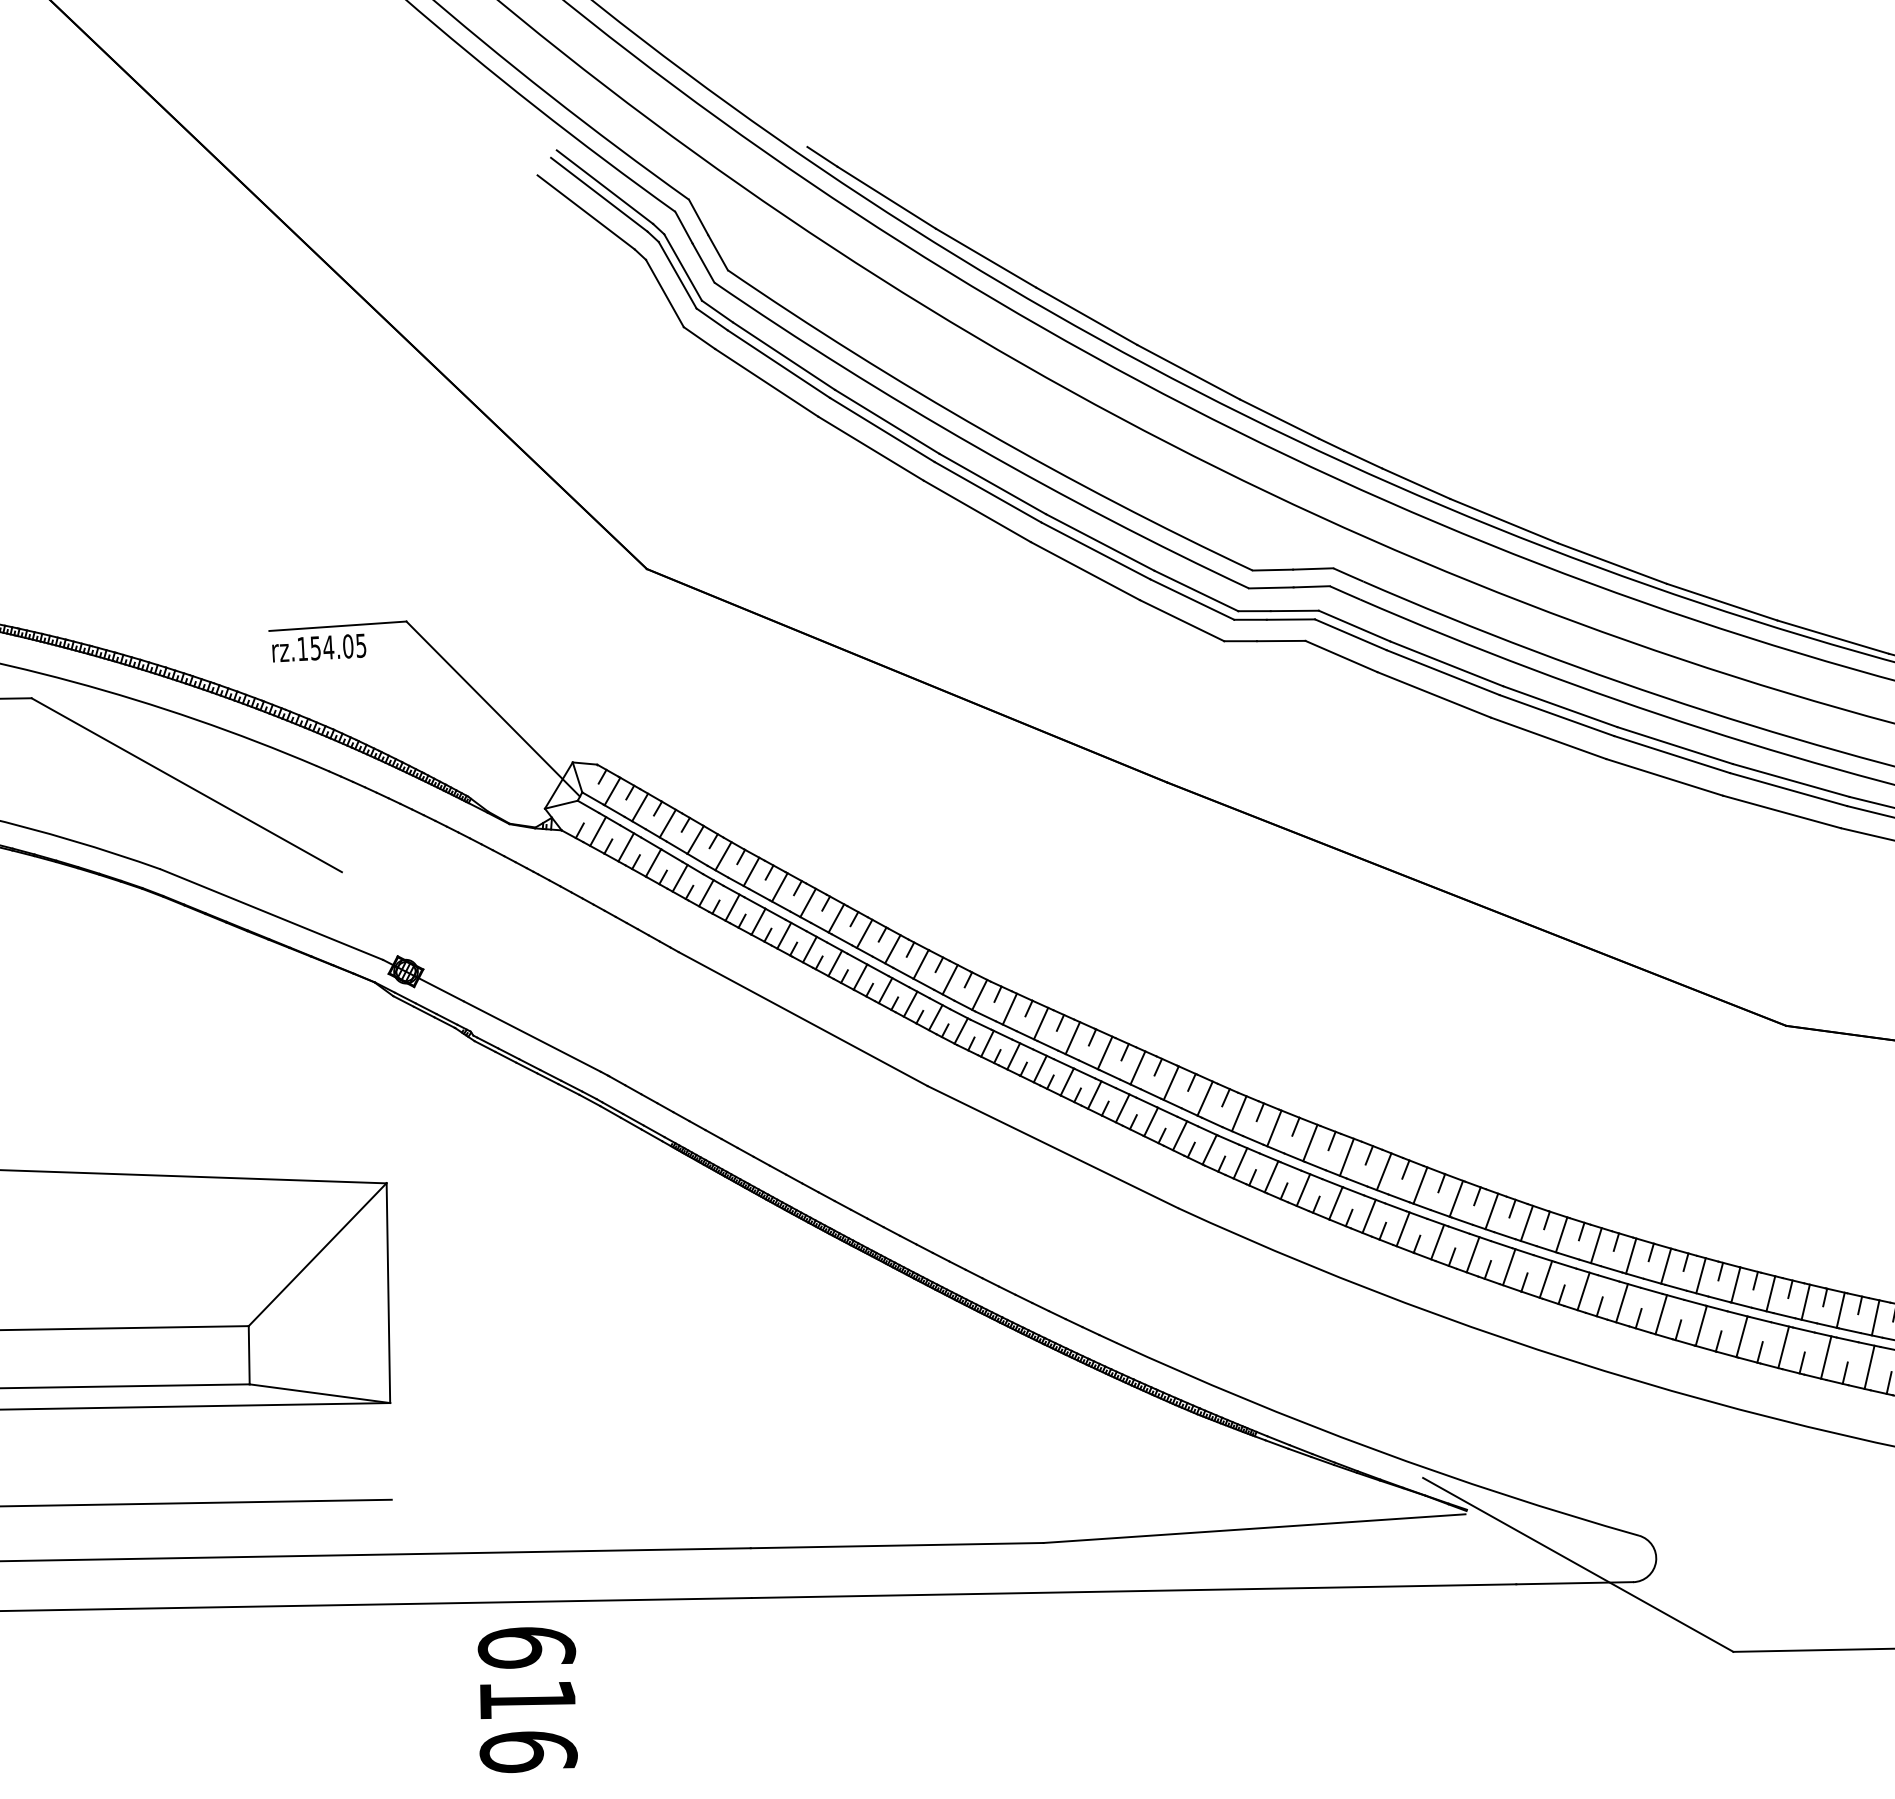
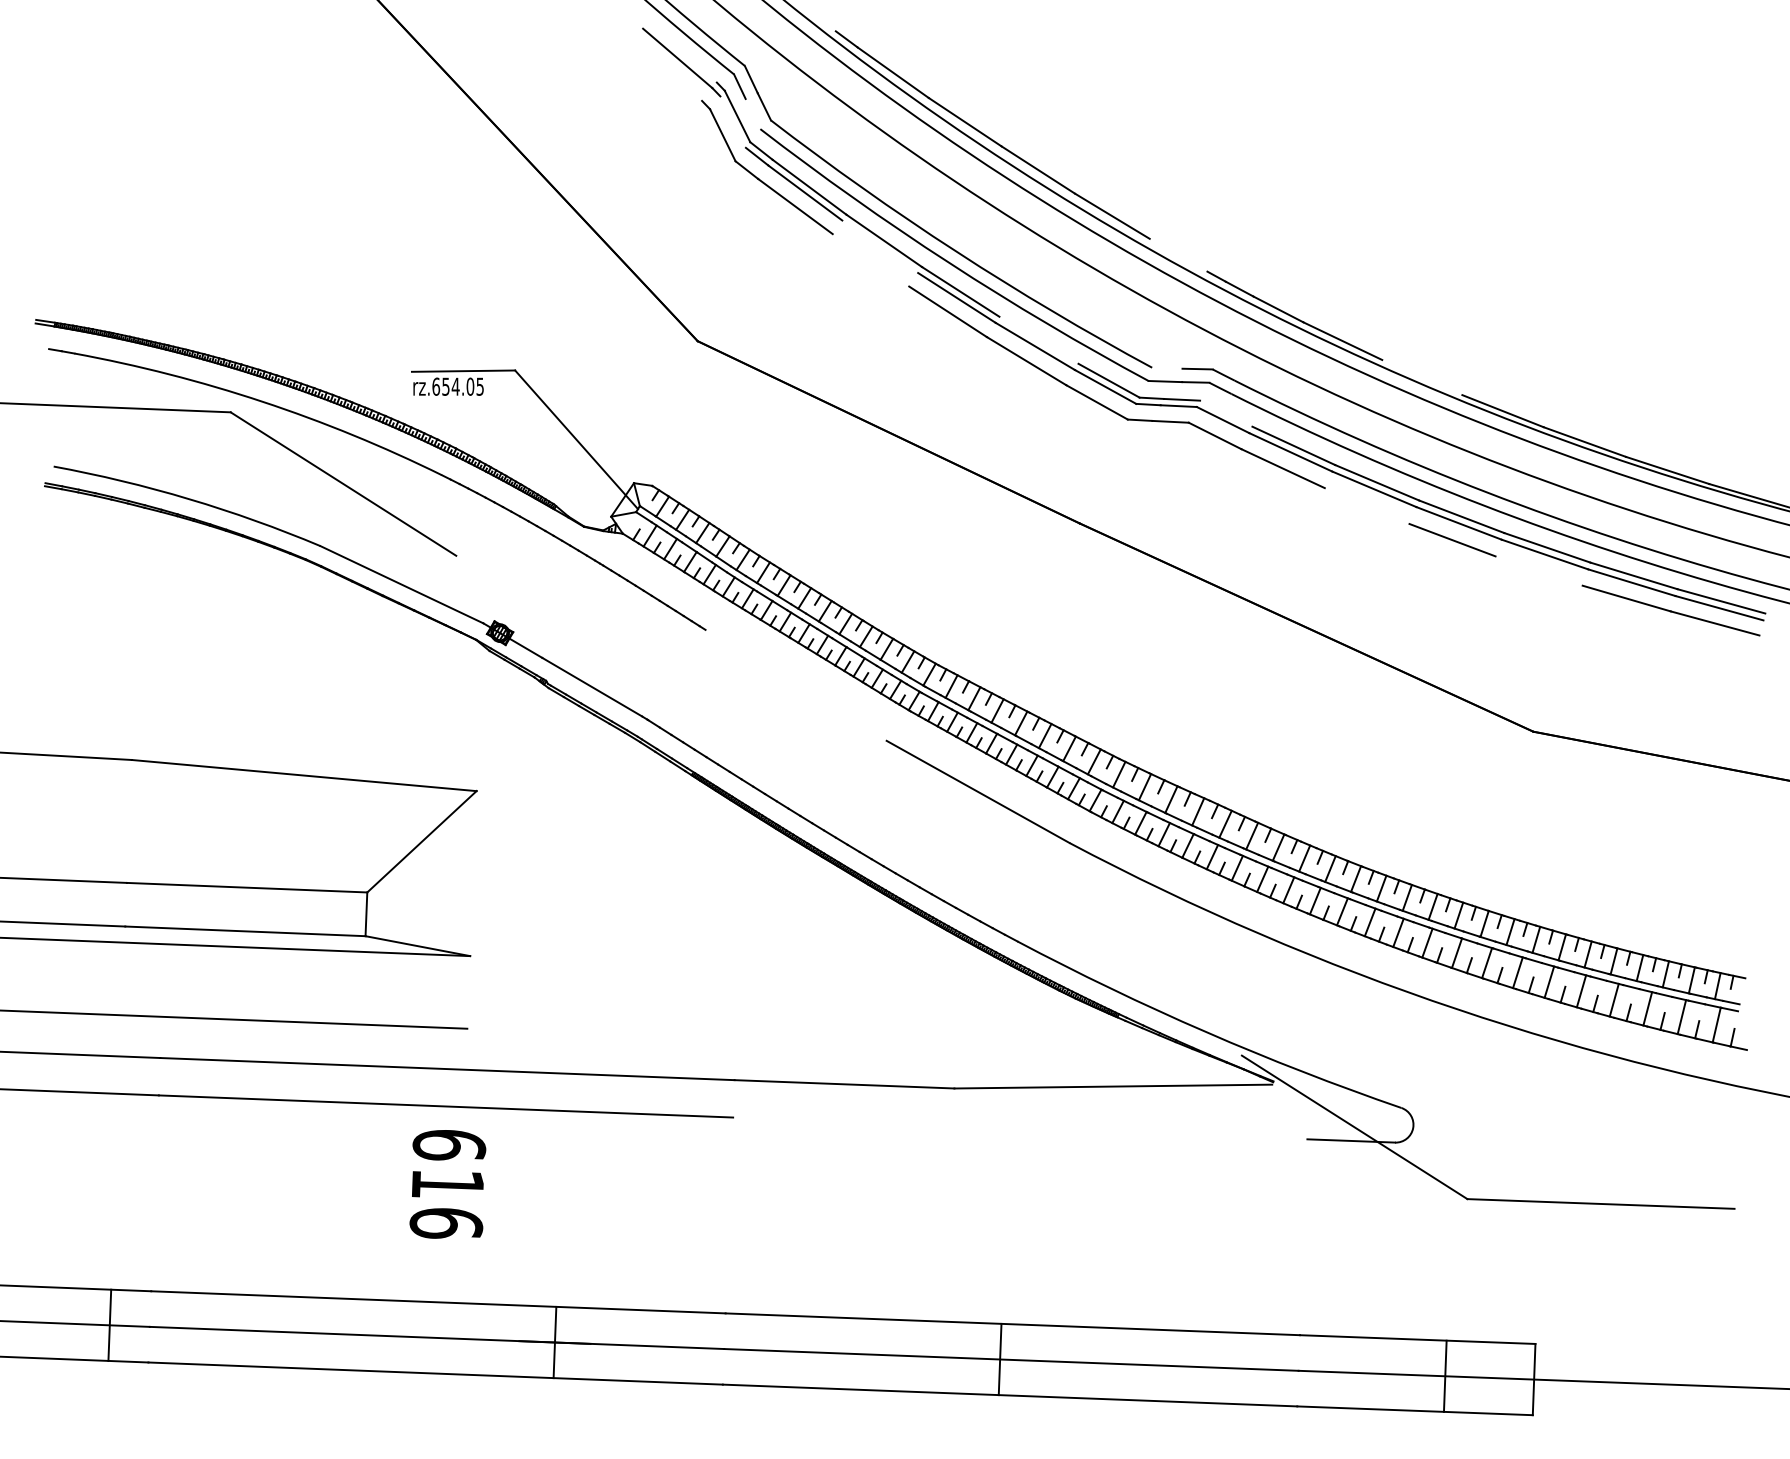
line: (603, 186) -> (681, 52), removed
line: (586, 211) -> (667, 70), removed
line: (702, 262) -> (752, 113), removed
line: (676, 274) -> (732, 121), removed
line: (1279, 418) -> (1178, 254), removed
line: (882, 429) -> (880, 246), removed
line: (870, 448) -> (870, 260), removed
line: (1099, 541) -> (1038, 339), removed
line: (1612, 563) -> (1422, 377), removed
line: (1273, 569) -> (1167, 367), removed
line: (1354, 625) -> (1226, 413), removed
text: (303, 648) -> (436, 386), rz.154.05 -> rz.654.05
line: (1547, 737) -> (1366, 505), removed
line: (1781, 811) -> (1538, 570), removed
line: (802, 1017) -> (795, 684), removed
line: (388, 1293) -> (473, 873), removed
line: (1134, 1591) -> (1020, 1128), removed
text: (527, 1699) -> (447, 1184), moved

